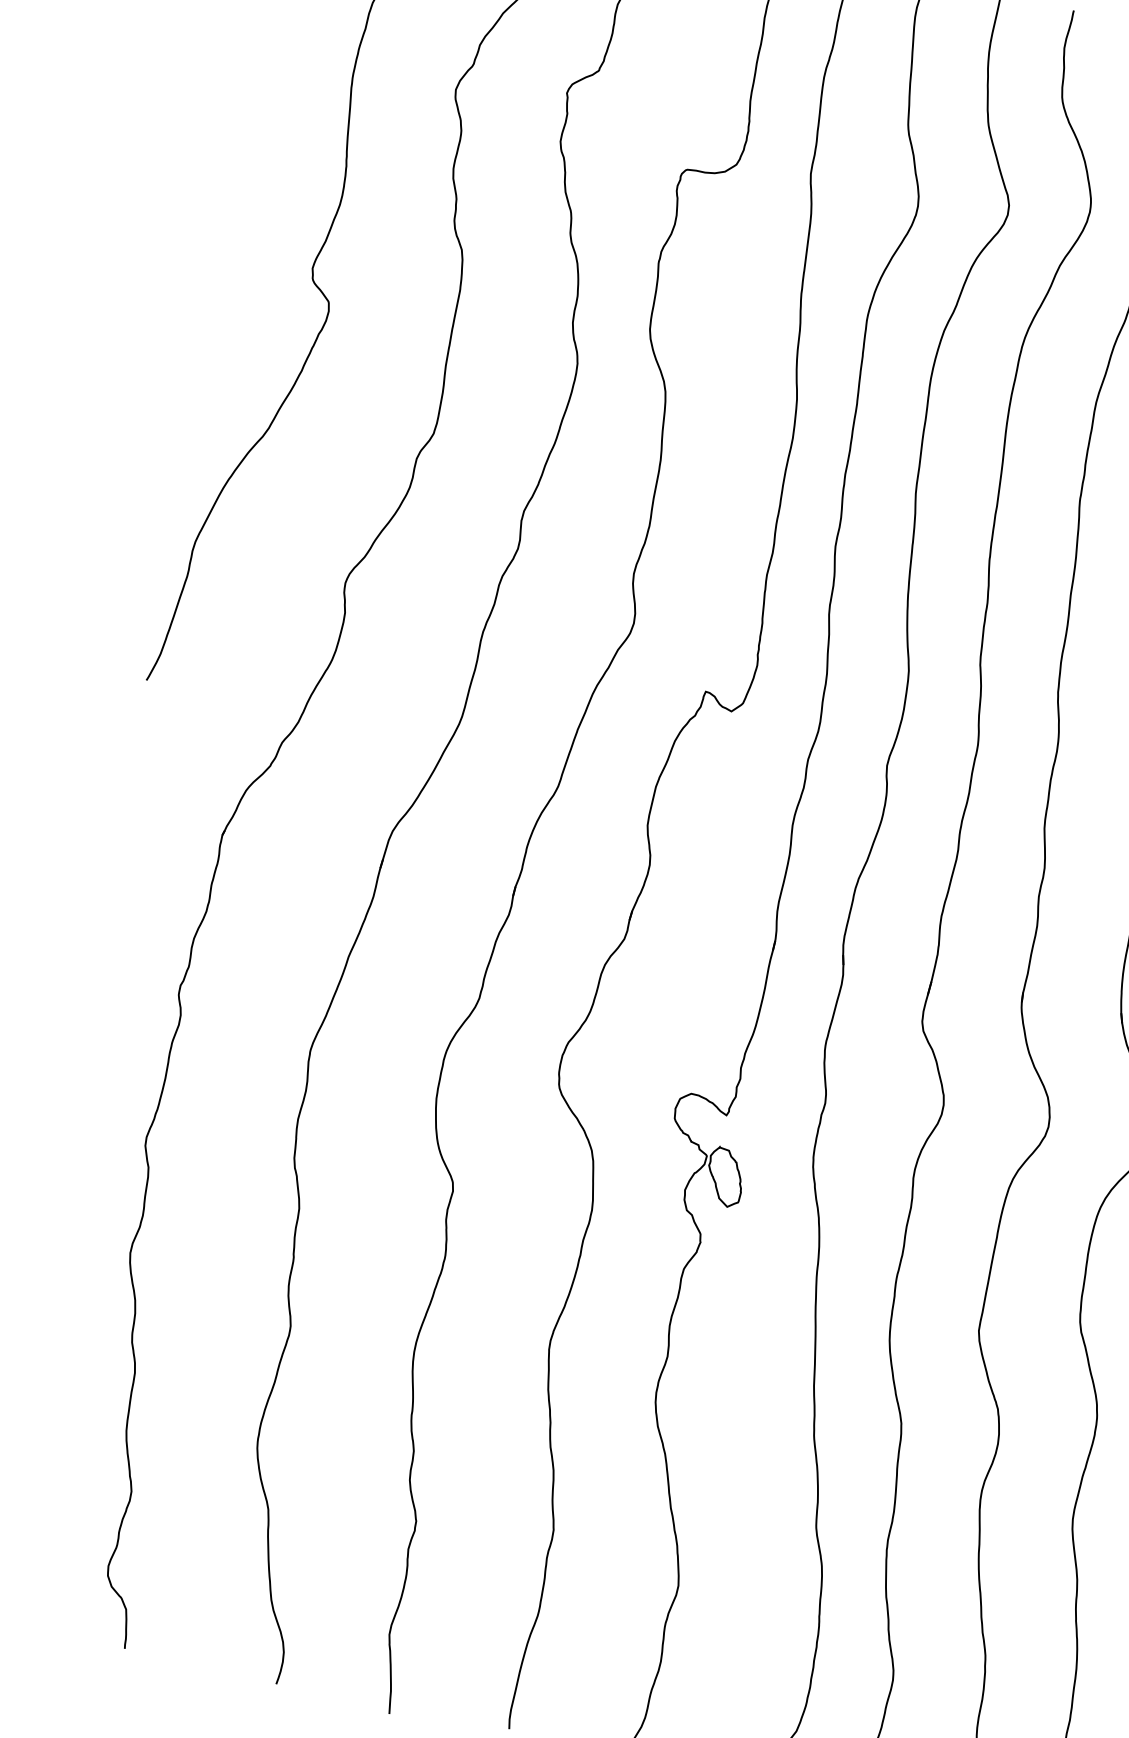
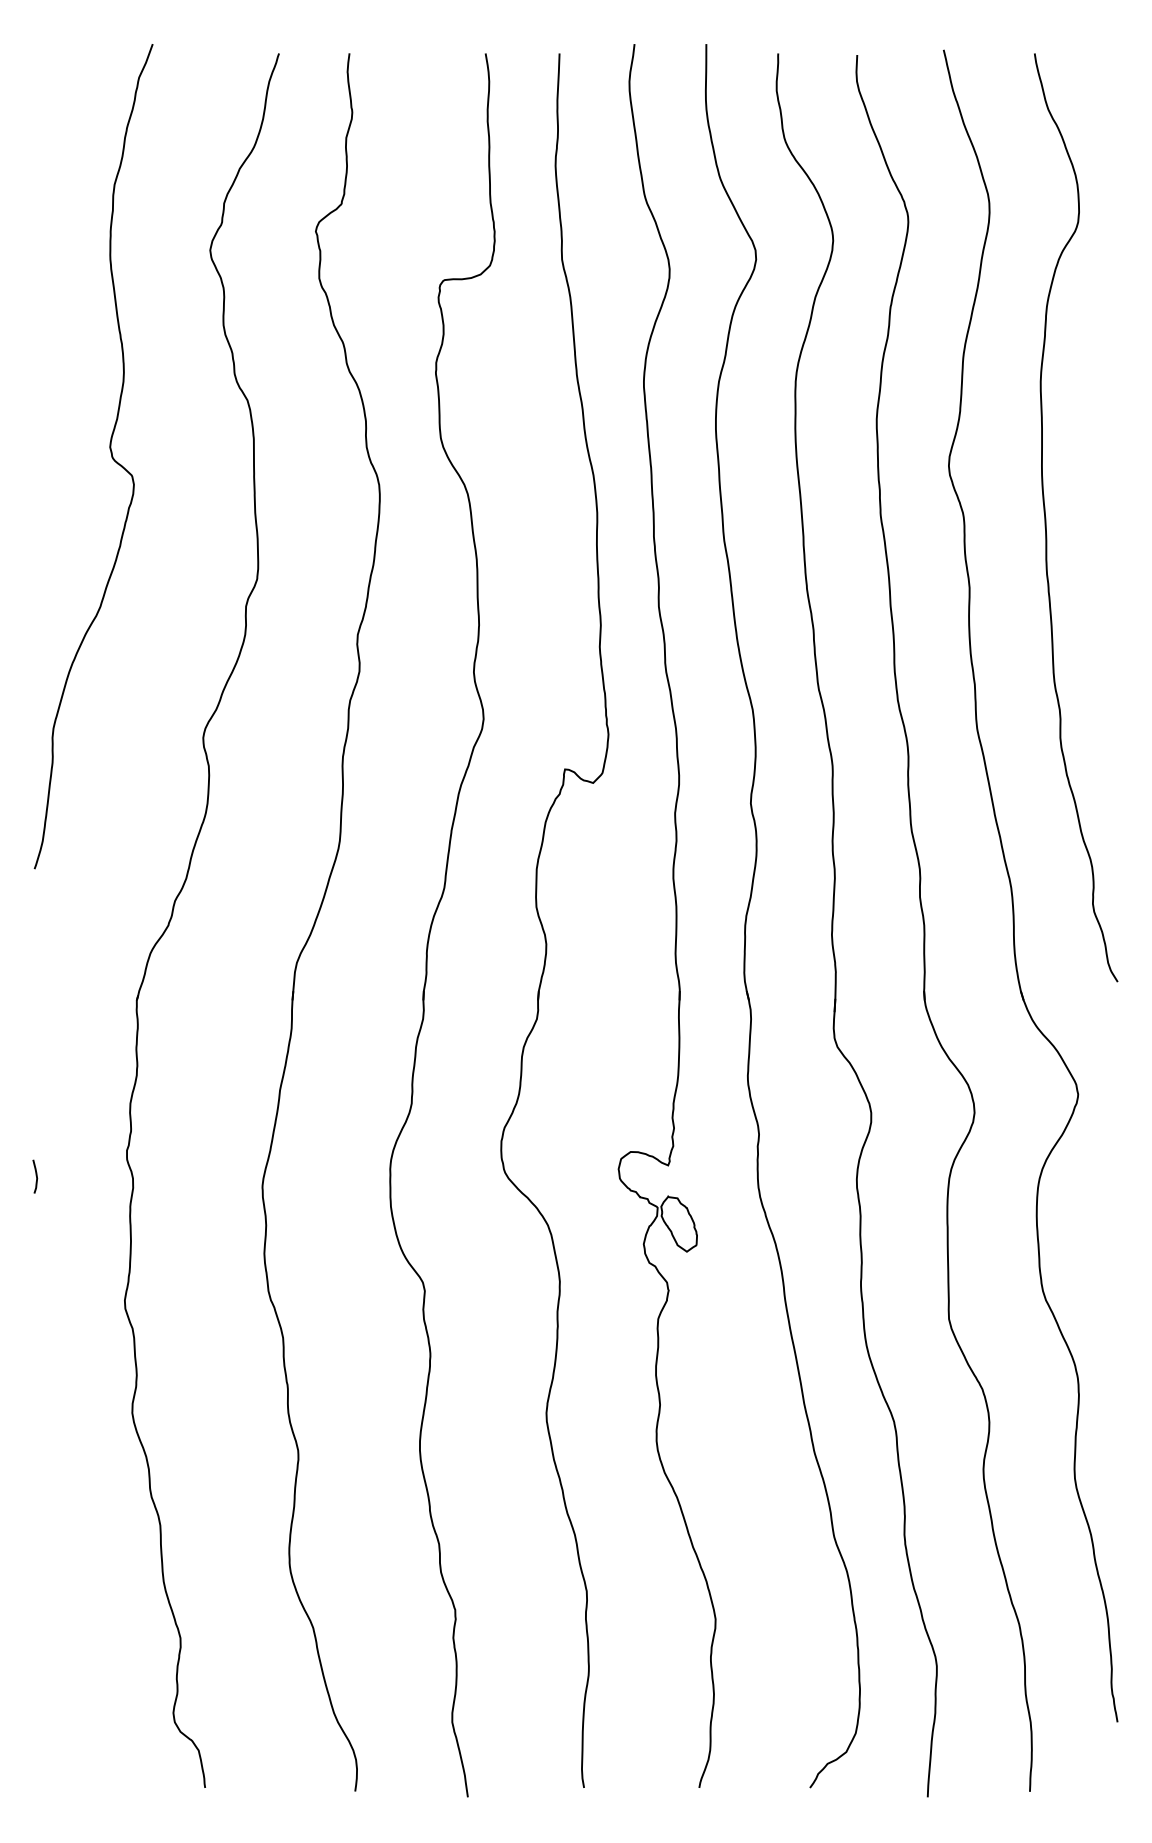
curve: (82, 991) -> (35, 1175), added

